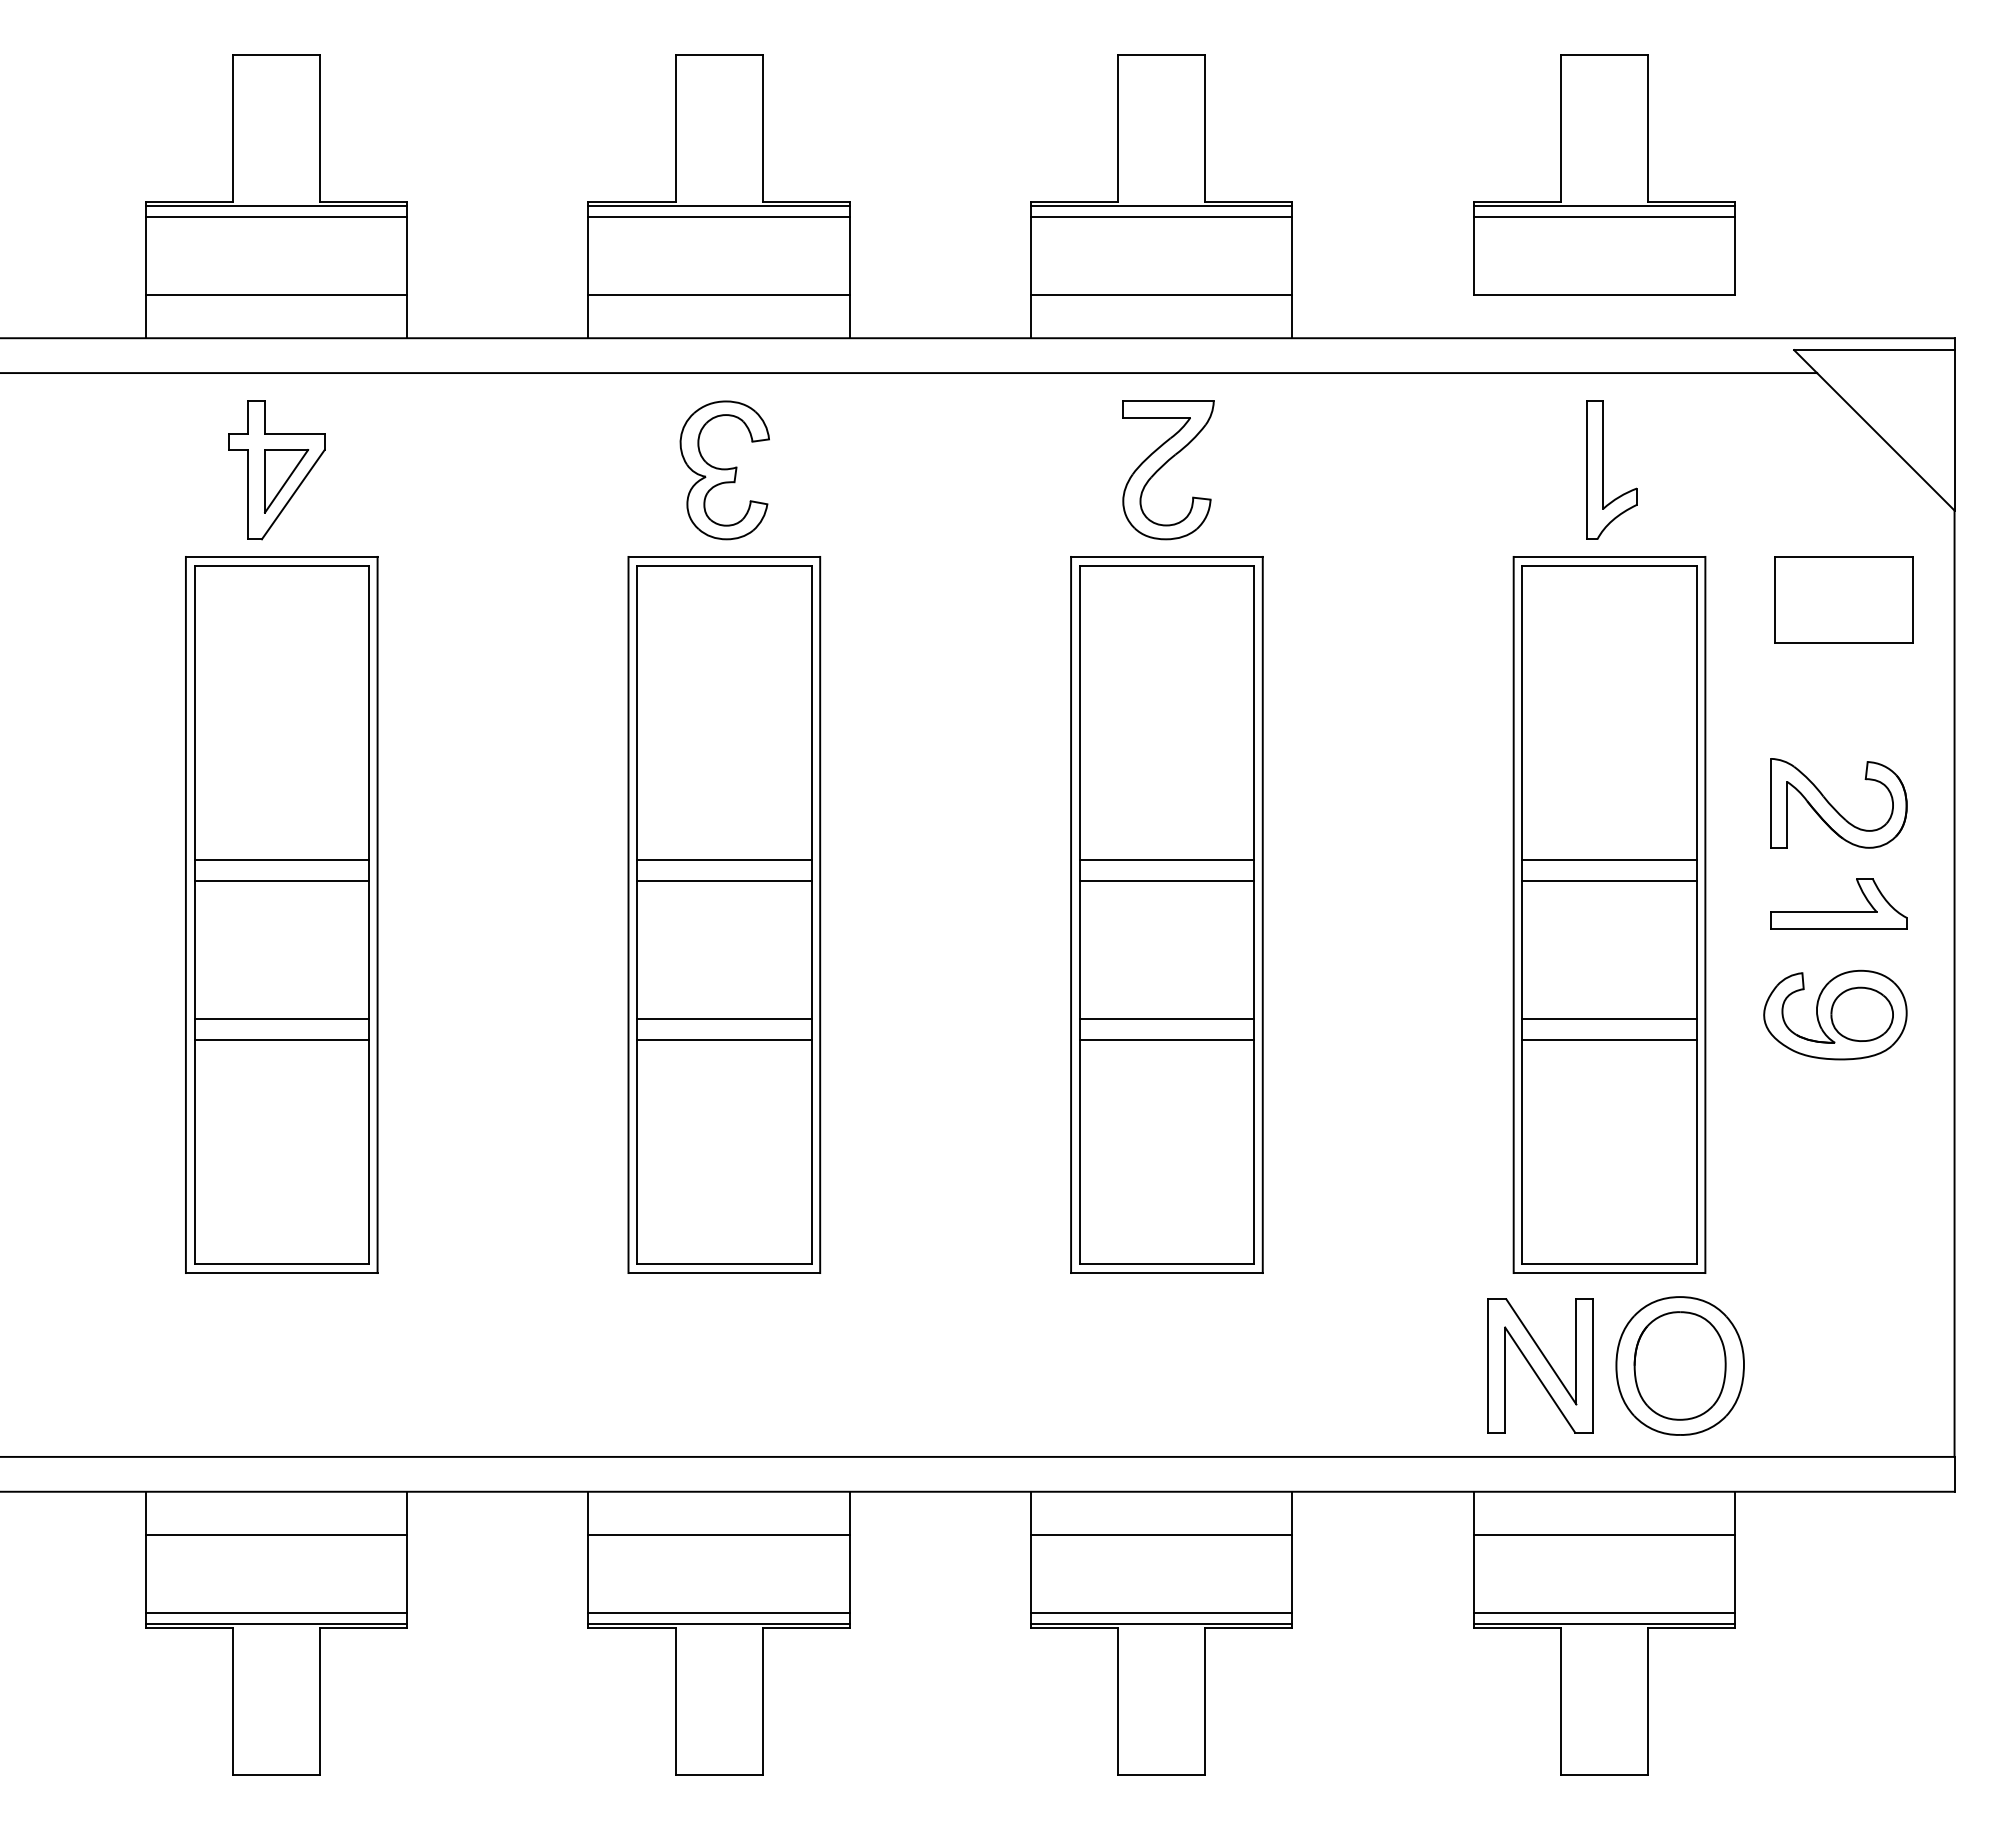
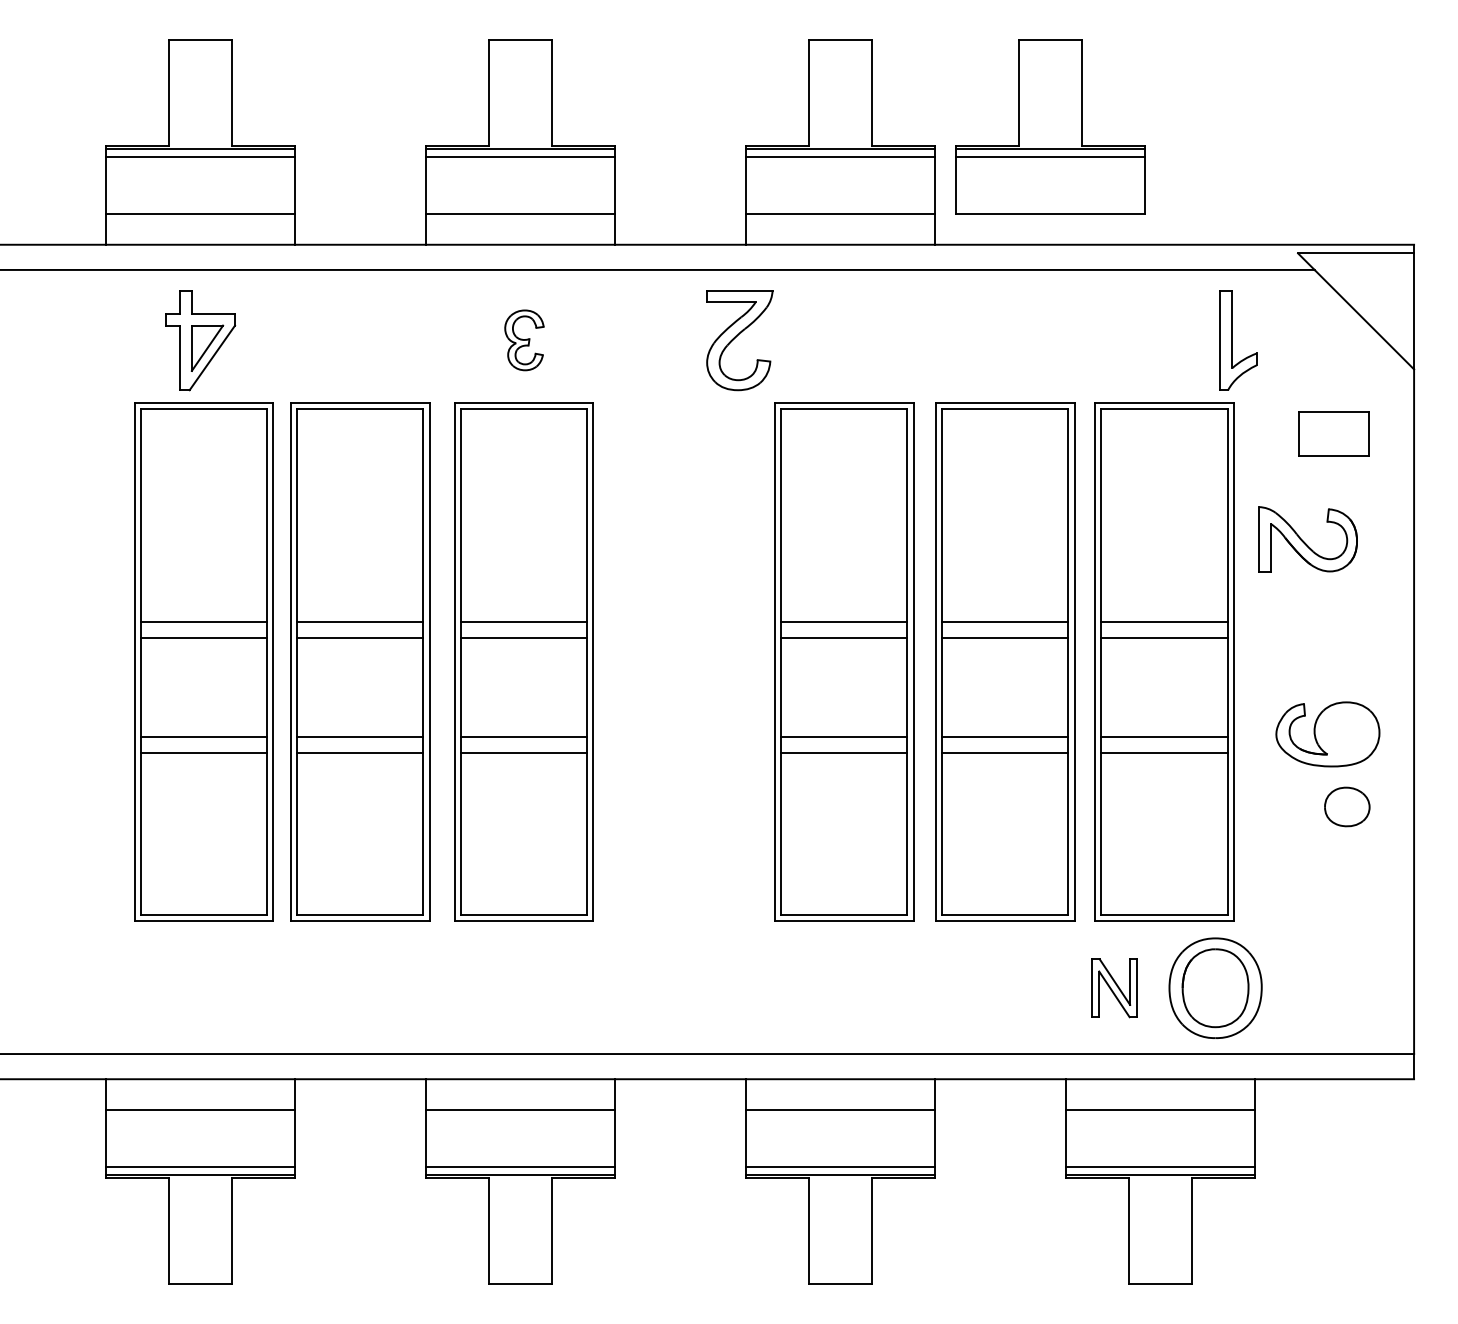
part: (1604, 174) -> (1050, 126), moved
part: (1164, 465) -> (736, 336), moved
part: (1603, 469) -> (1232, 339), moved
part: (724, 470) -> (524, 340), size x0.6
part: (1843, 599) -> (1333, 433), size x0.7
part: (1838, 803) -> (1307, 539), moved
part: (1838, 911) -> (1330, 659), removed
part: (497, 914) -> (360, 661), added
part: (1389, 914) -> (1005, 661), added
part: (1861, 1013) -> (1346, 806), moved
part: (1540, 1365) -> (1114, 987), size x0.6

